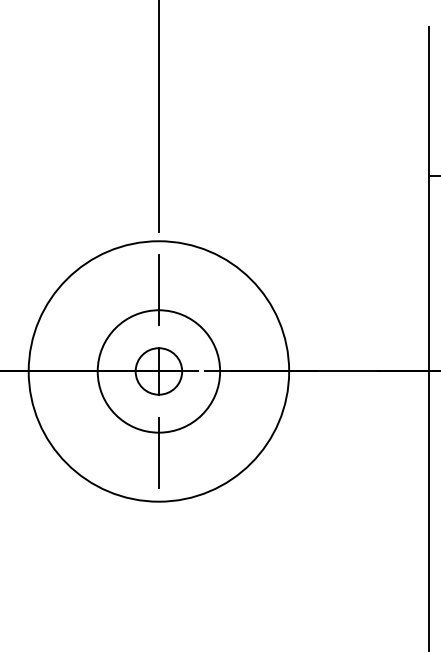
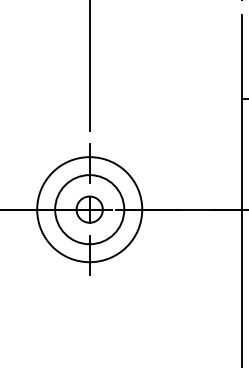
circle: (158, 371) -> (89, 209), size x0.71

